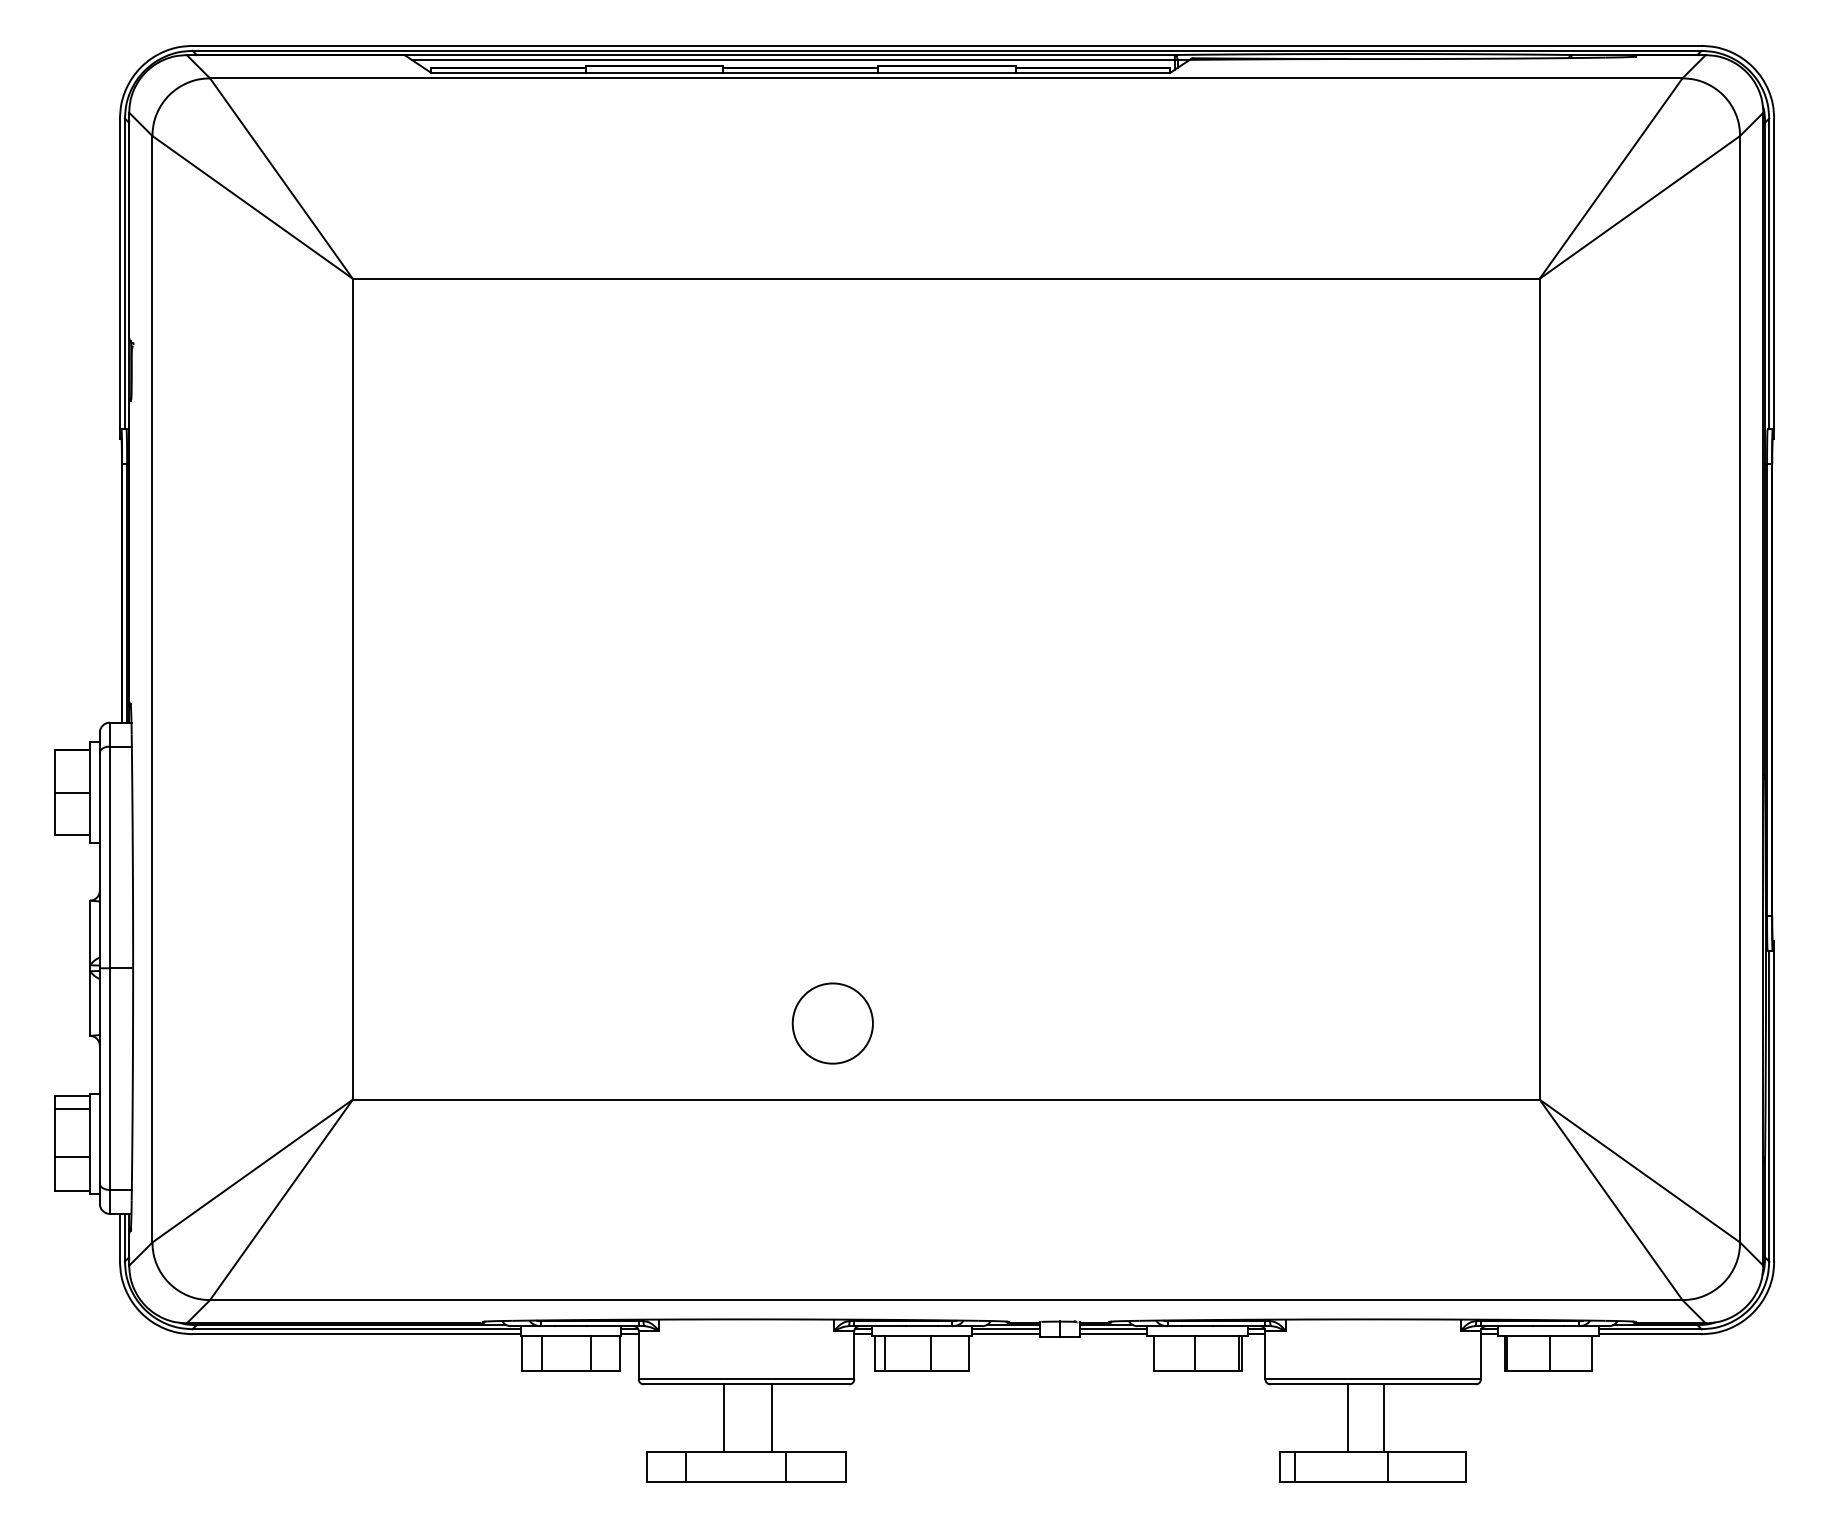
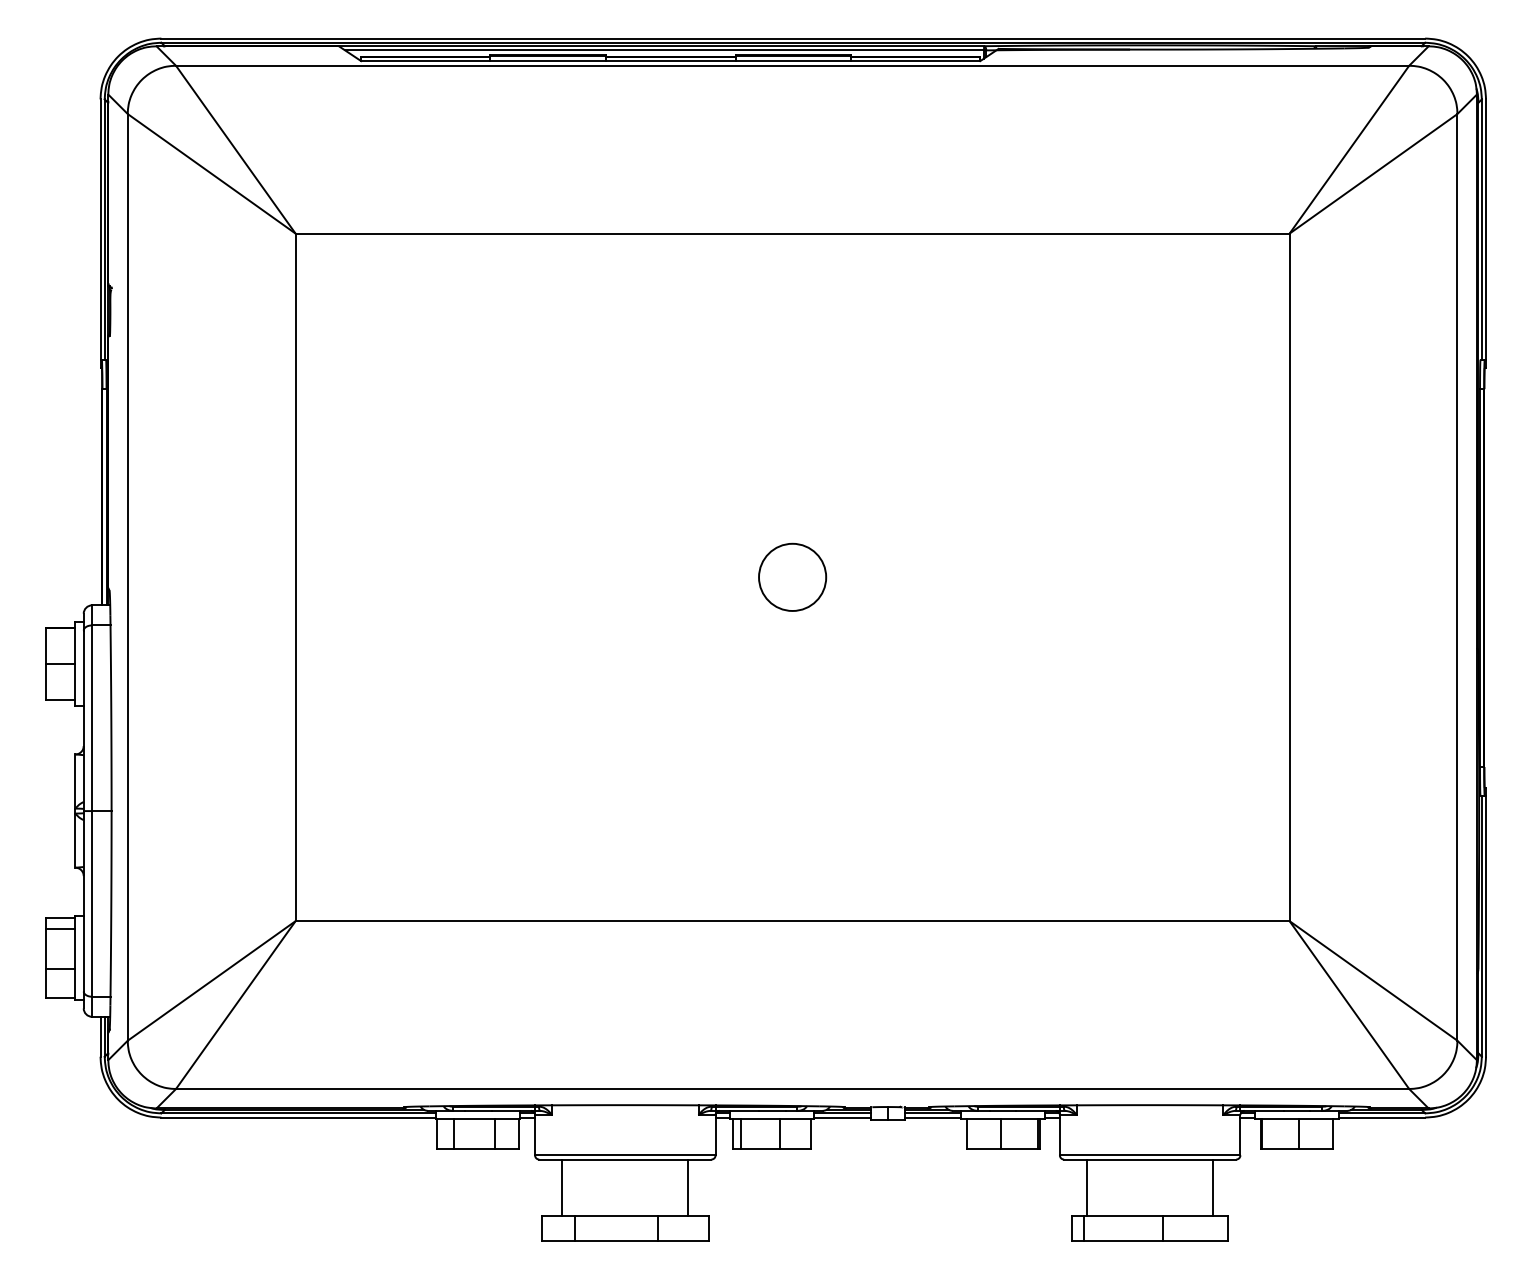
circle: (832, 1022) -> (792, 576), moved
line: (724, 1417) -> (562, 1187), moved
line: (771, 1417) -> (688, 1187), moved
line: (1348, 1417) -> (1087, 1187), moved
line: (1384, 1417) -> (1213, 1187), moved

